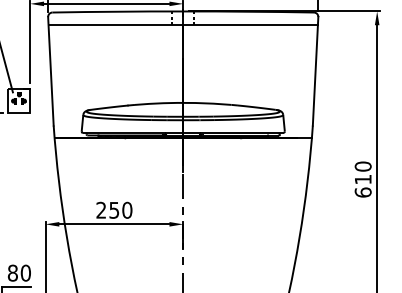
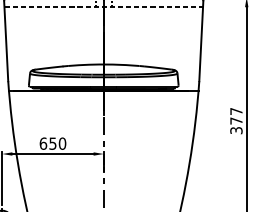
line: (183, 25) -> (103, 7), solid -> dashed
text: (362, 179) -> (235, 120), 610 -> 377
text: (101, 209) -> (43, 143), 250 -> 650

